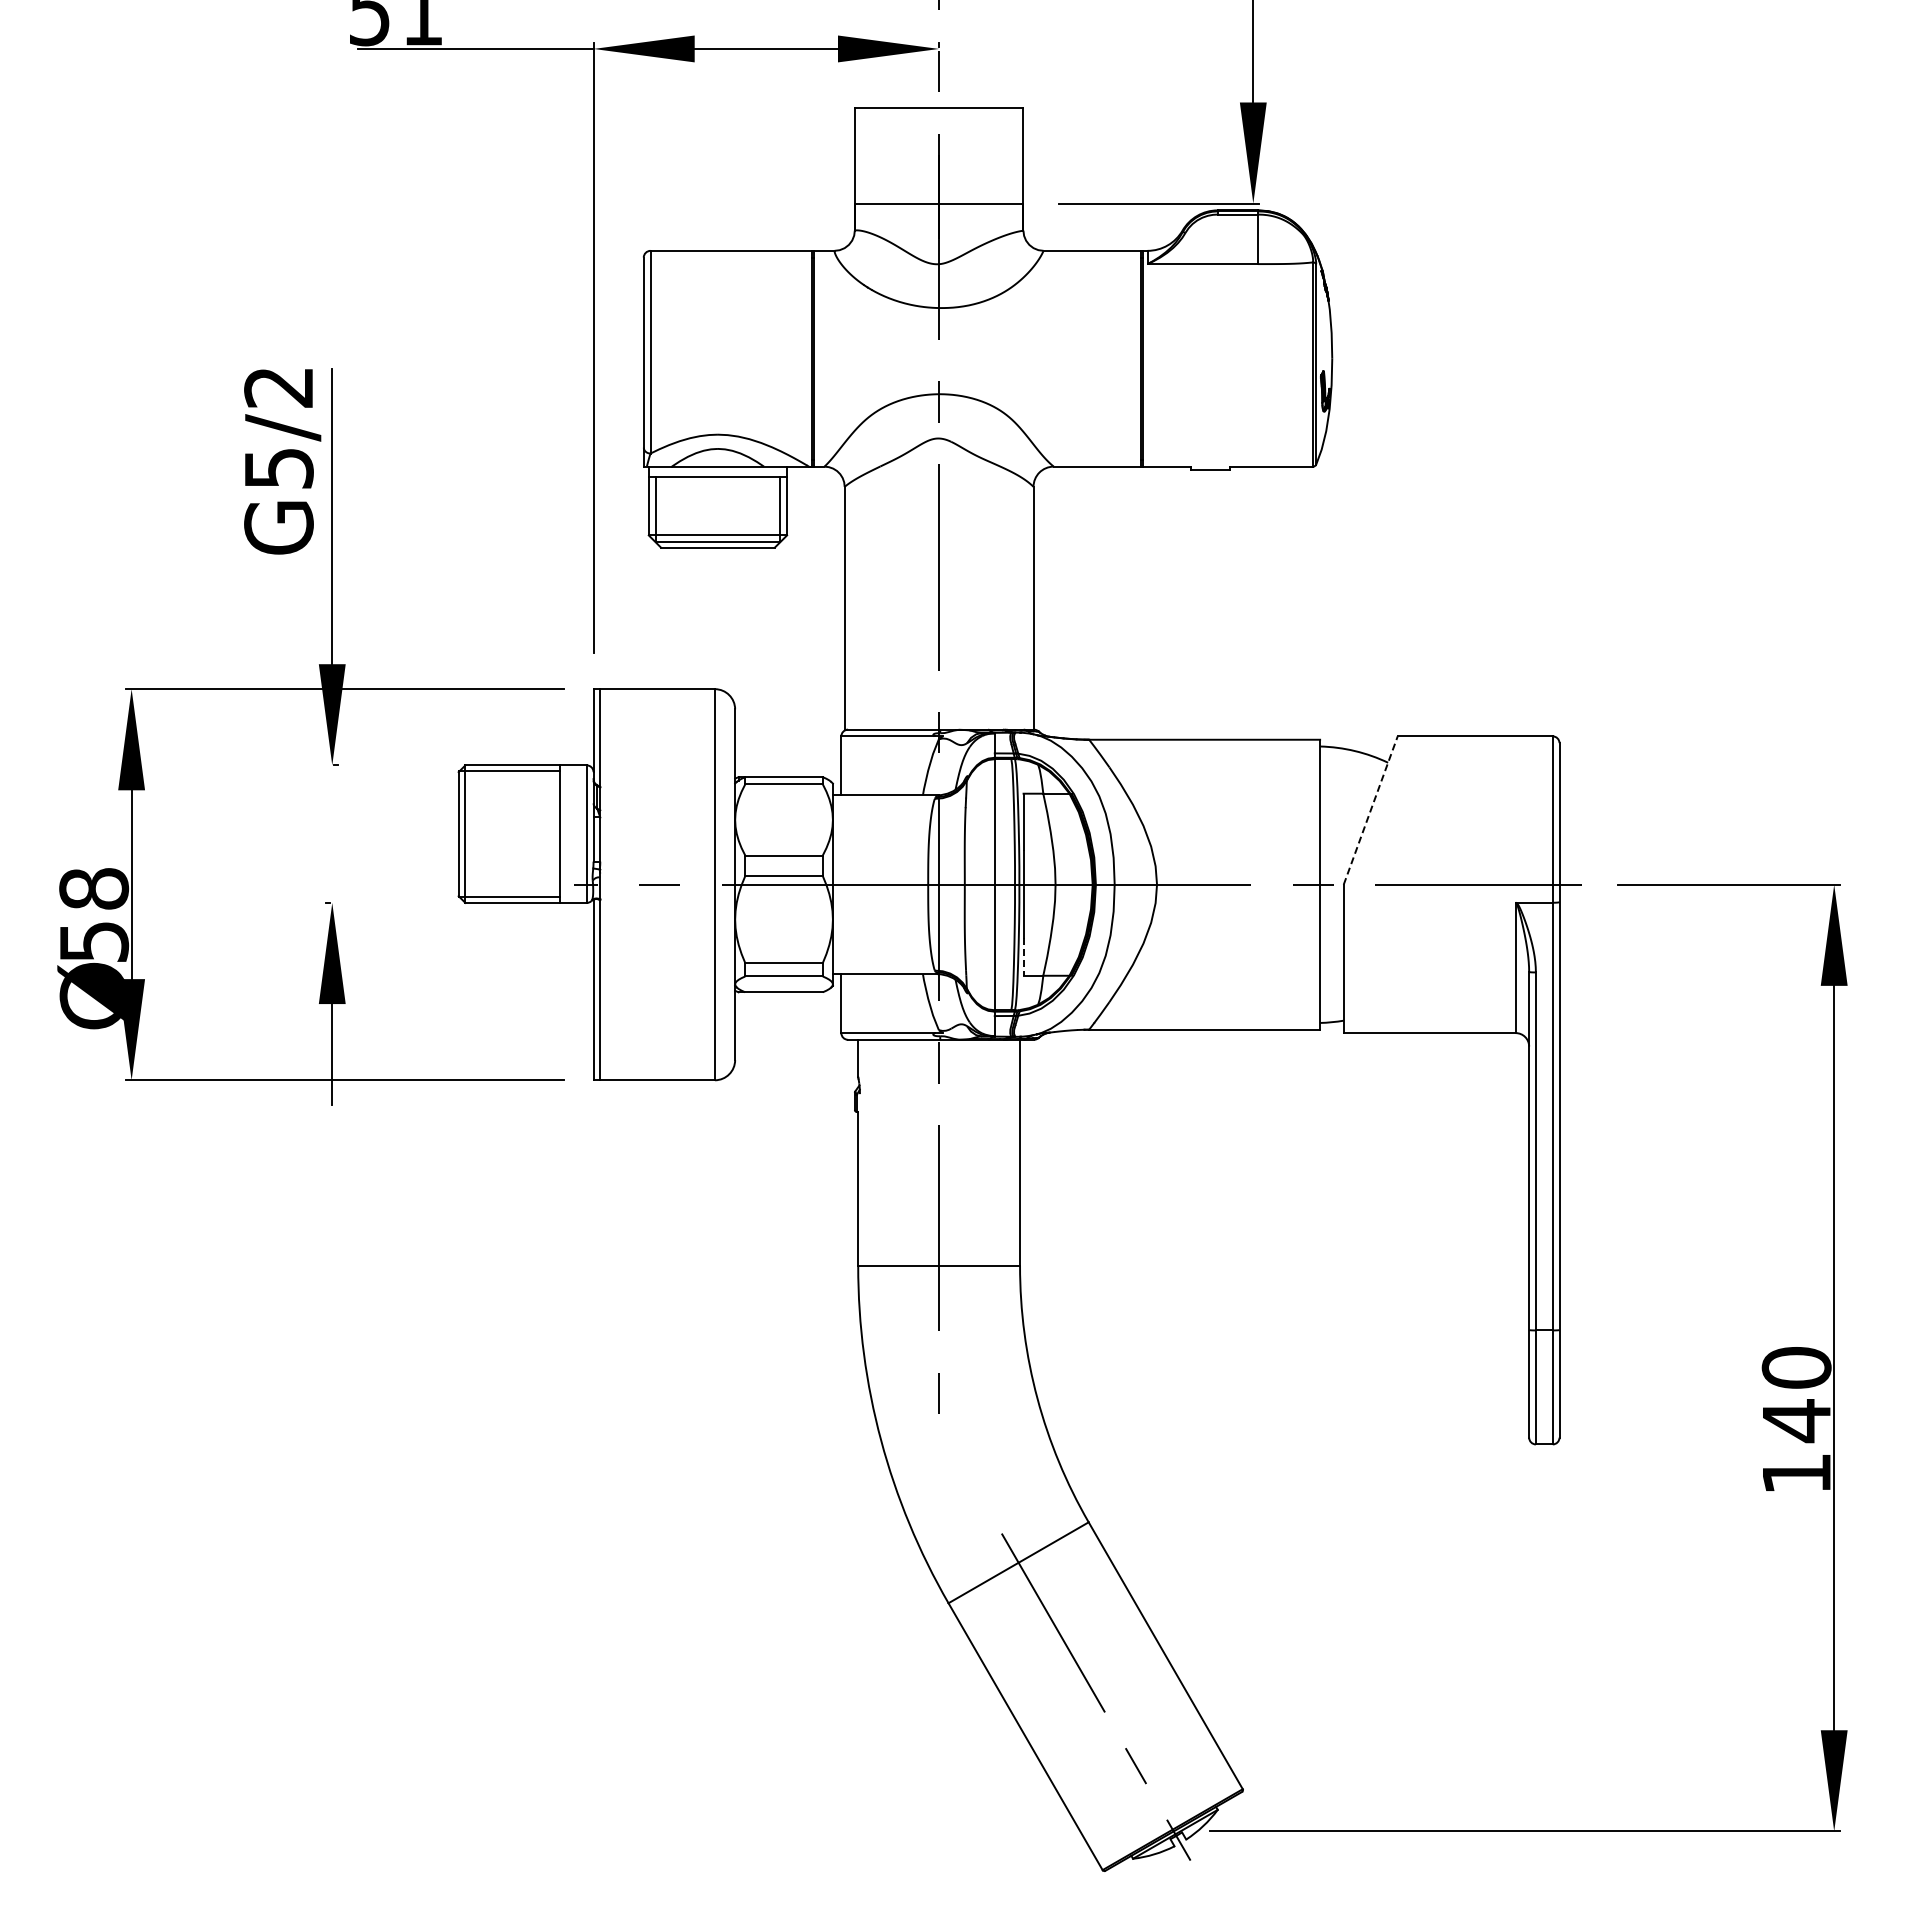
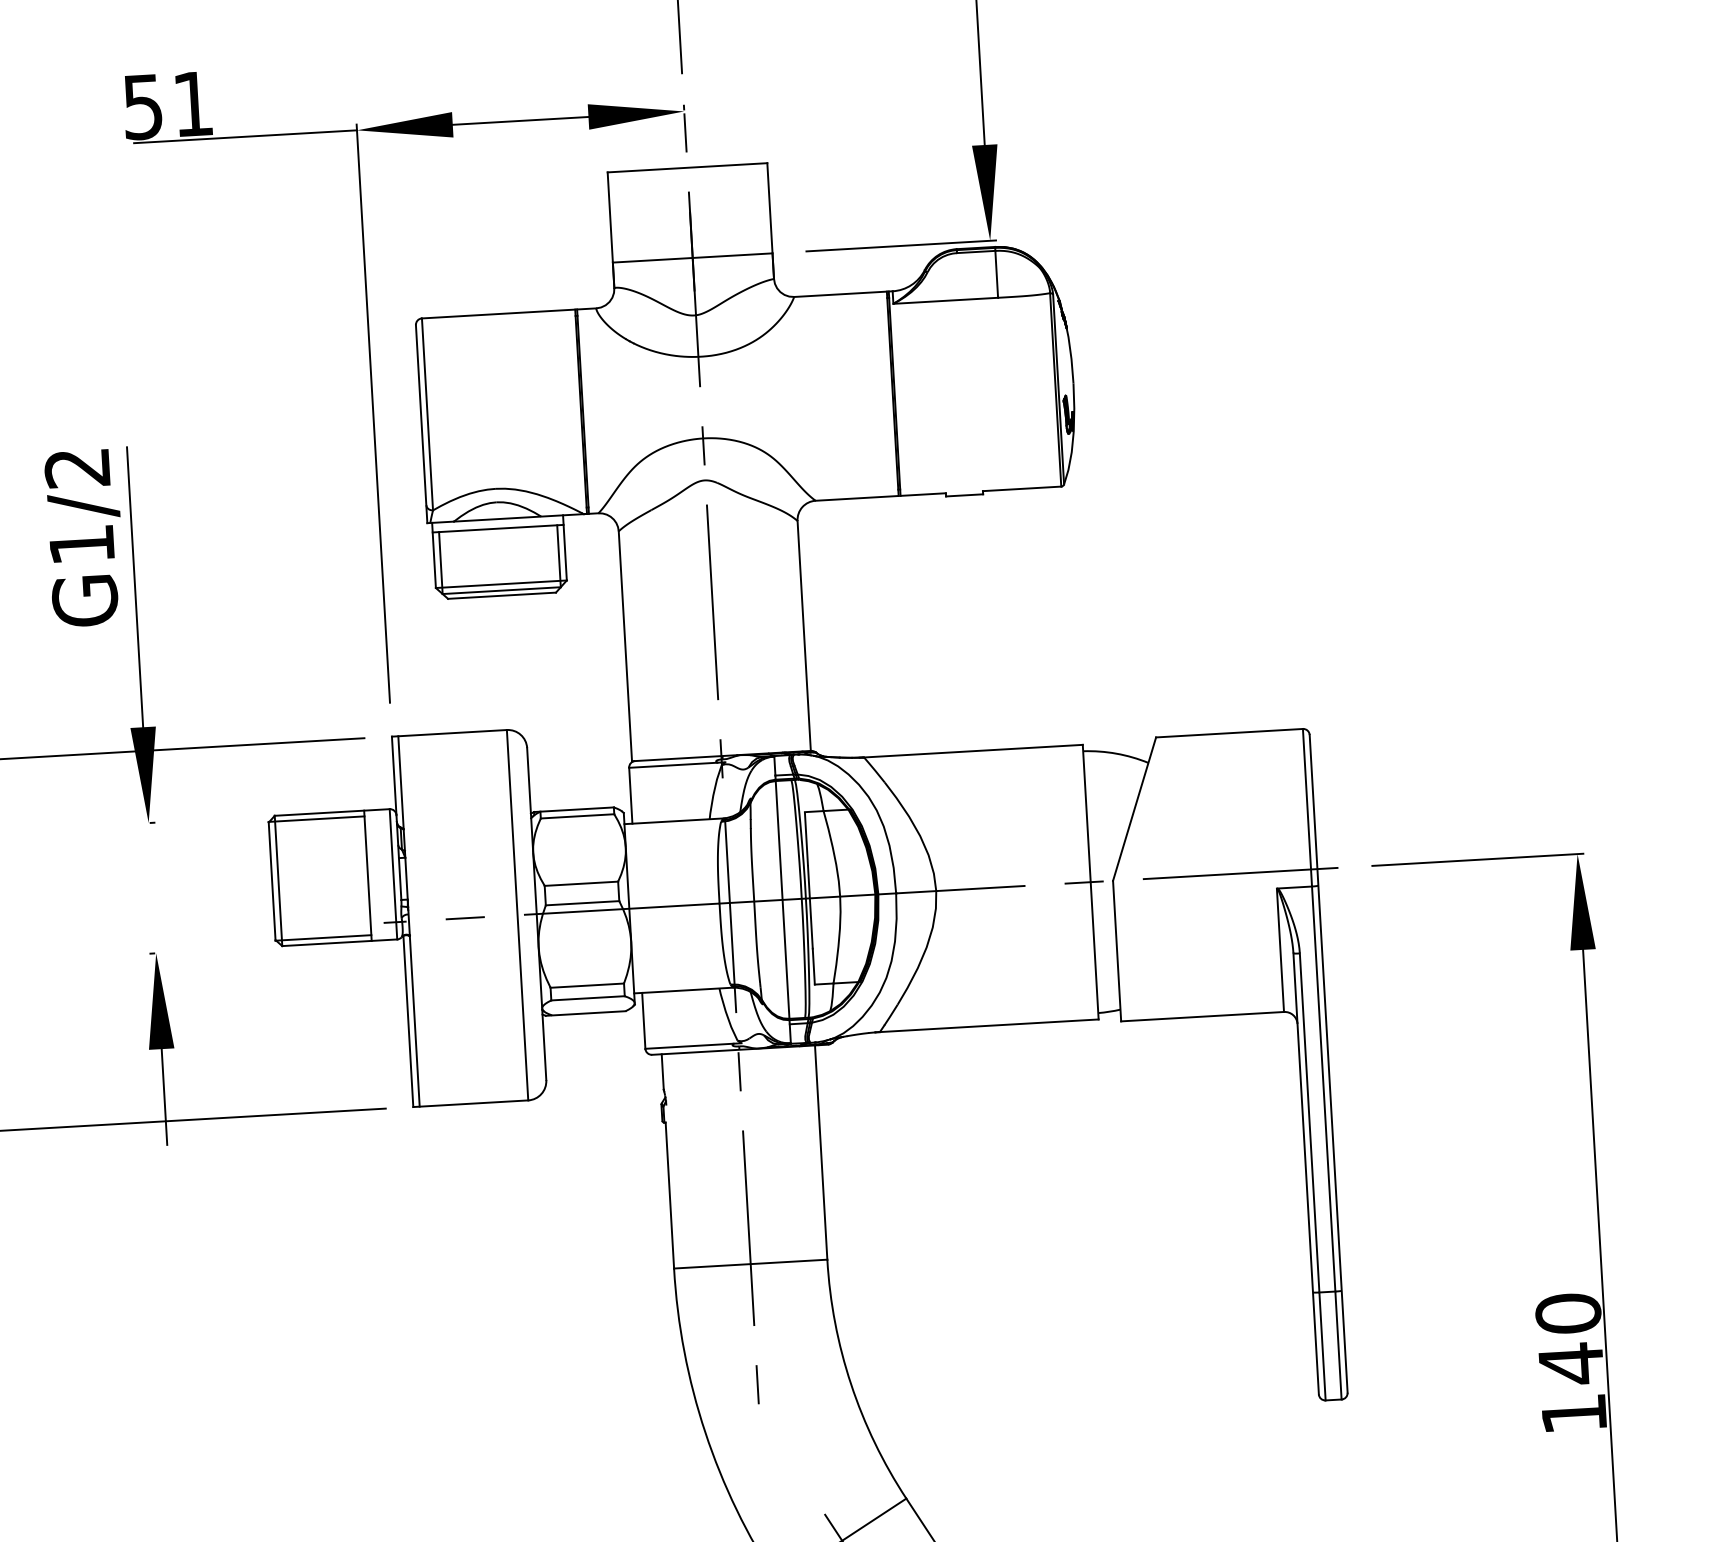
text: (279, 468) -> (82, 544), G5/2 -> G1/2
line: (1370, 810) -> (1134, 809), dashed -> solid
line: (1023, 956) -> (813, 966), dashed -> solid

